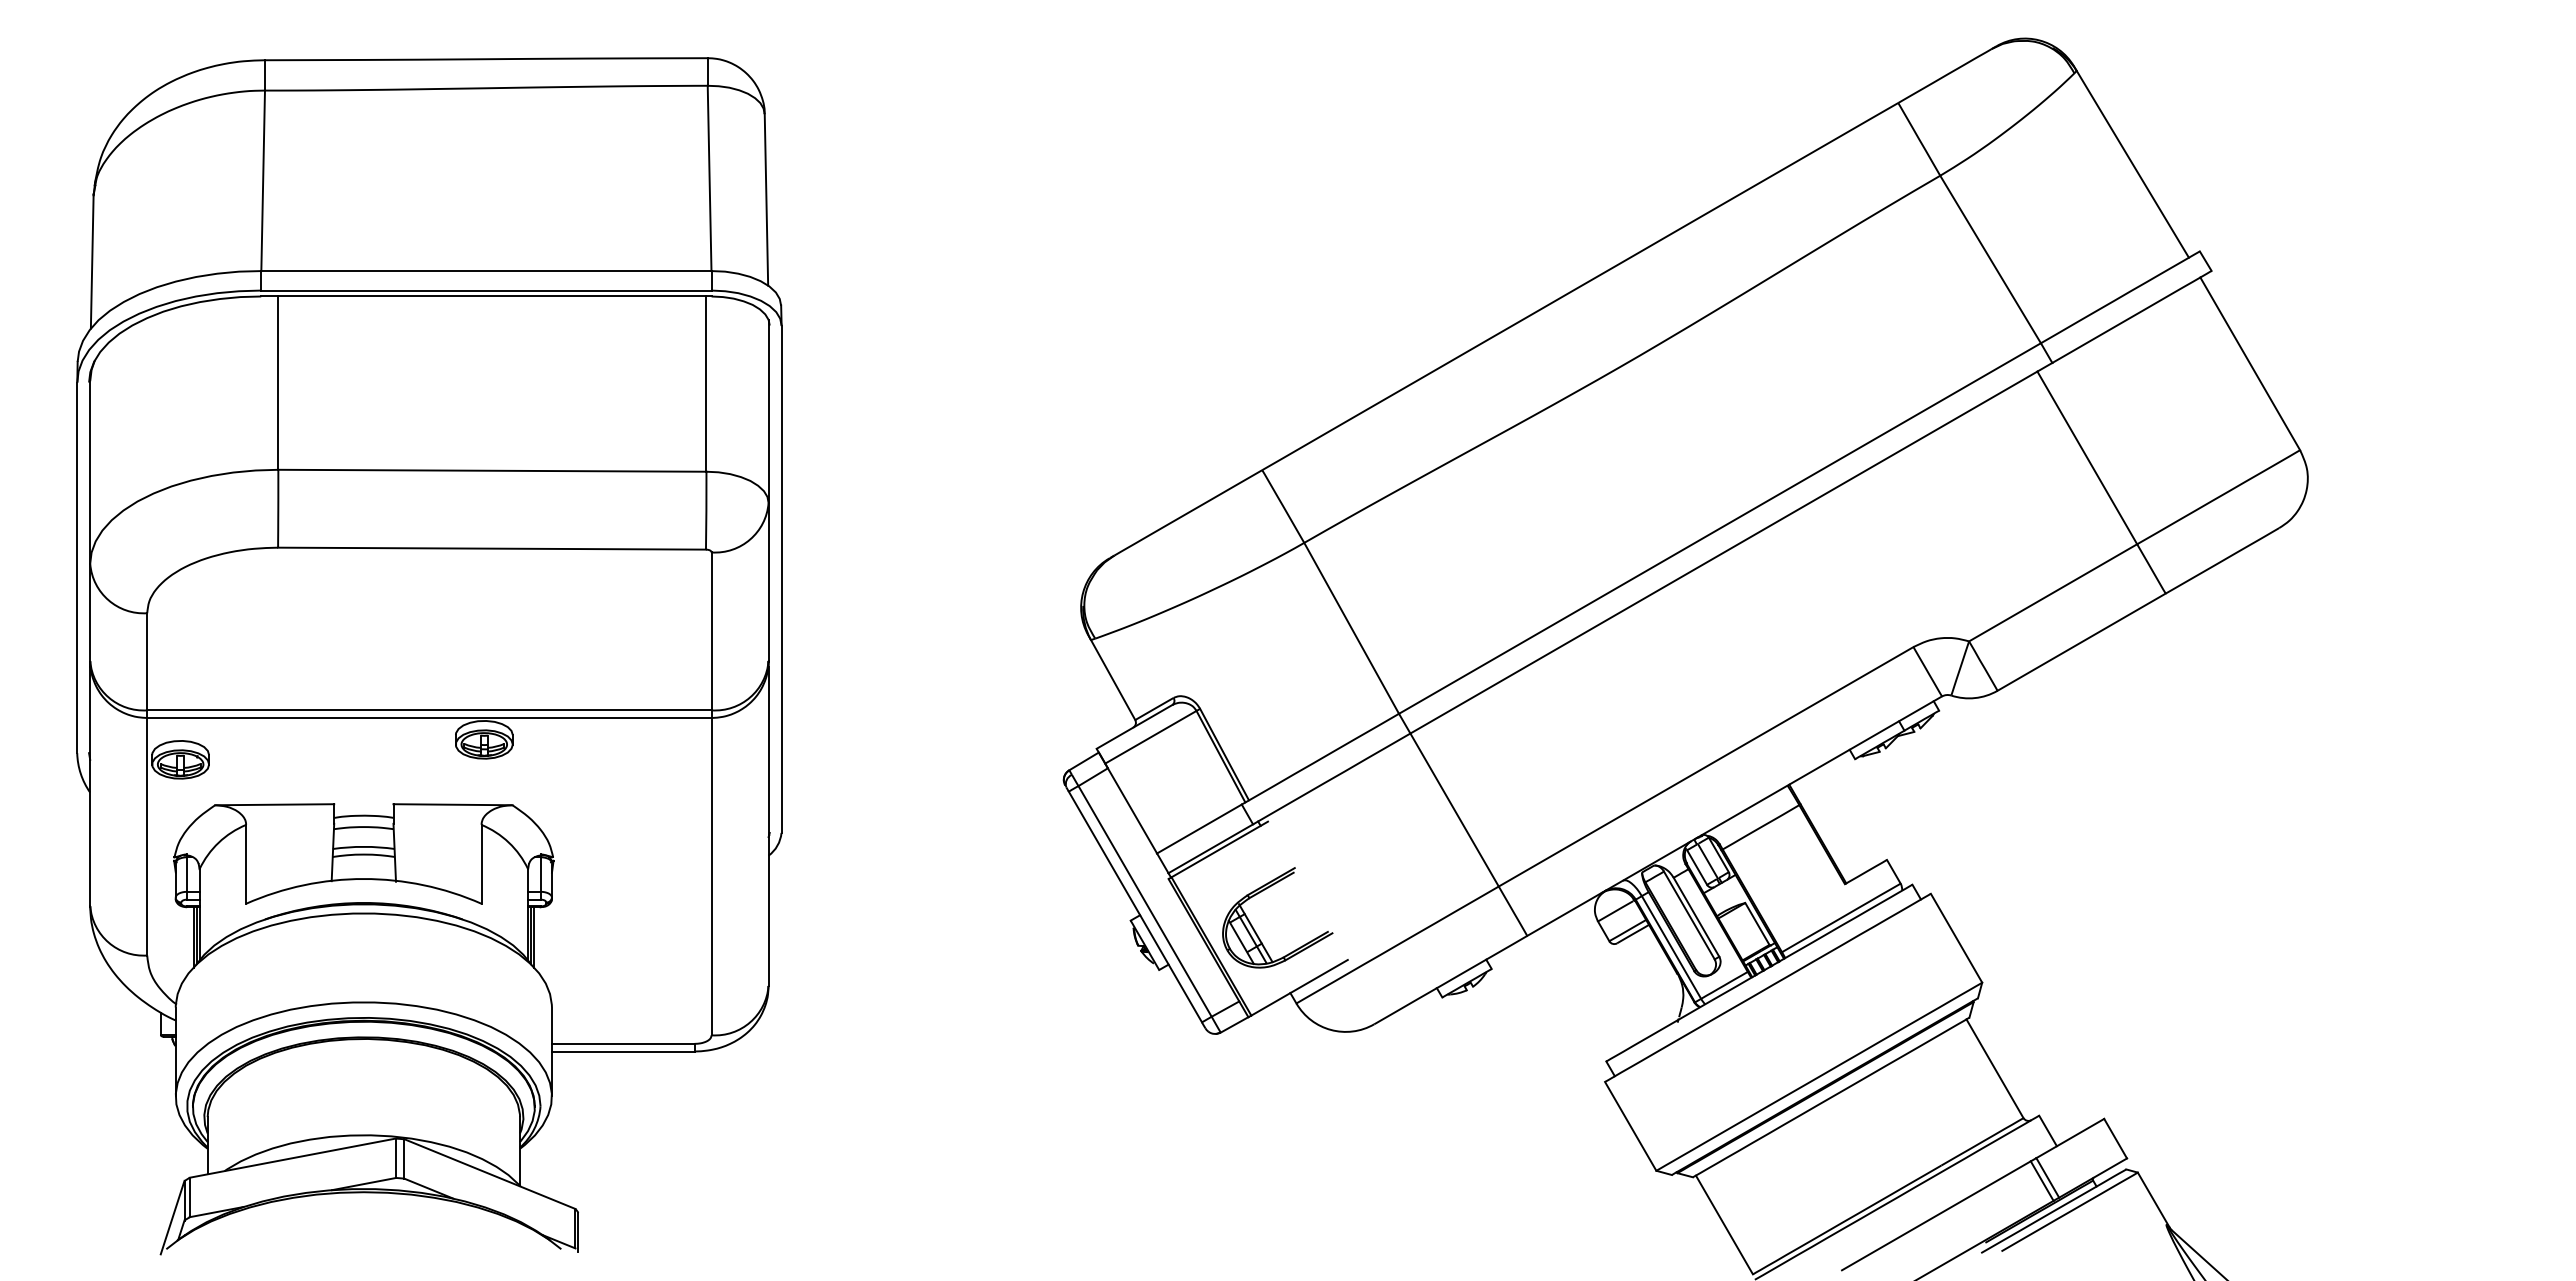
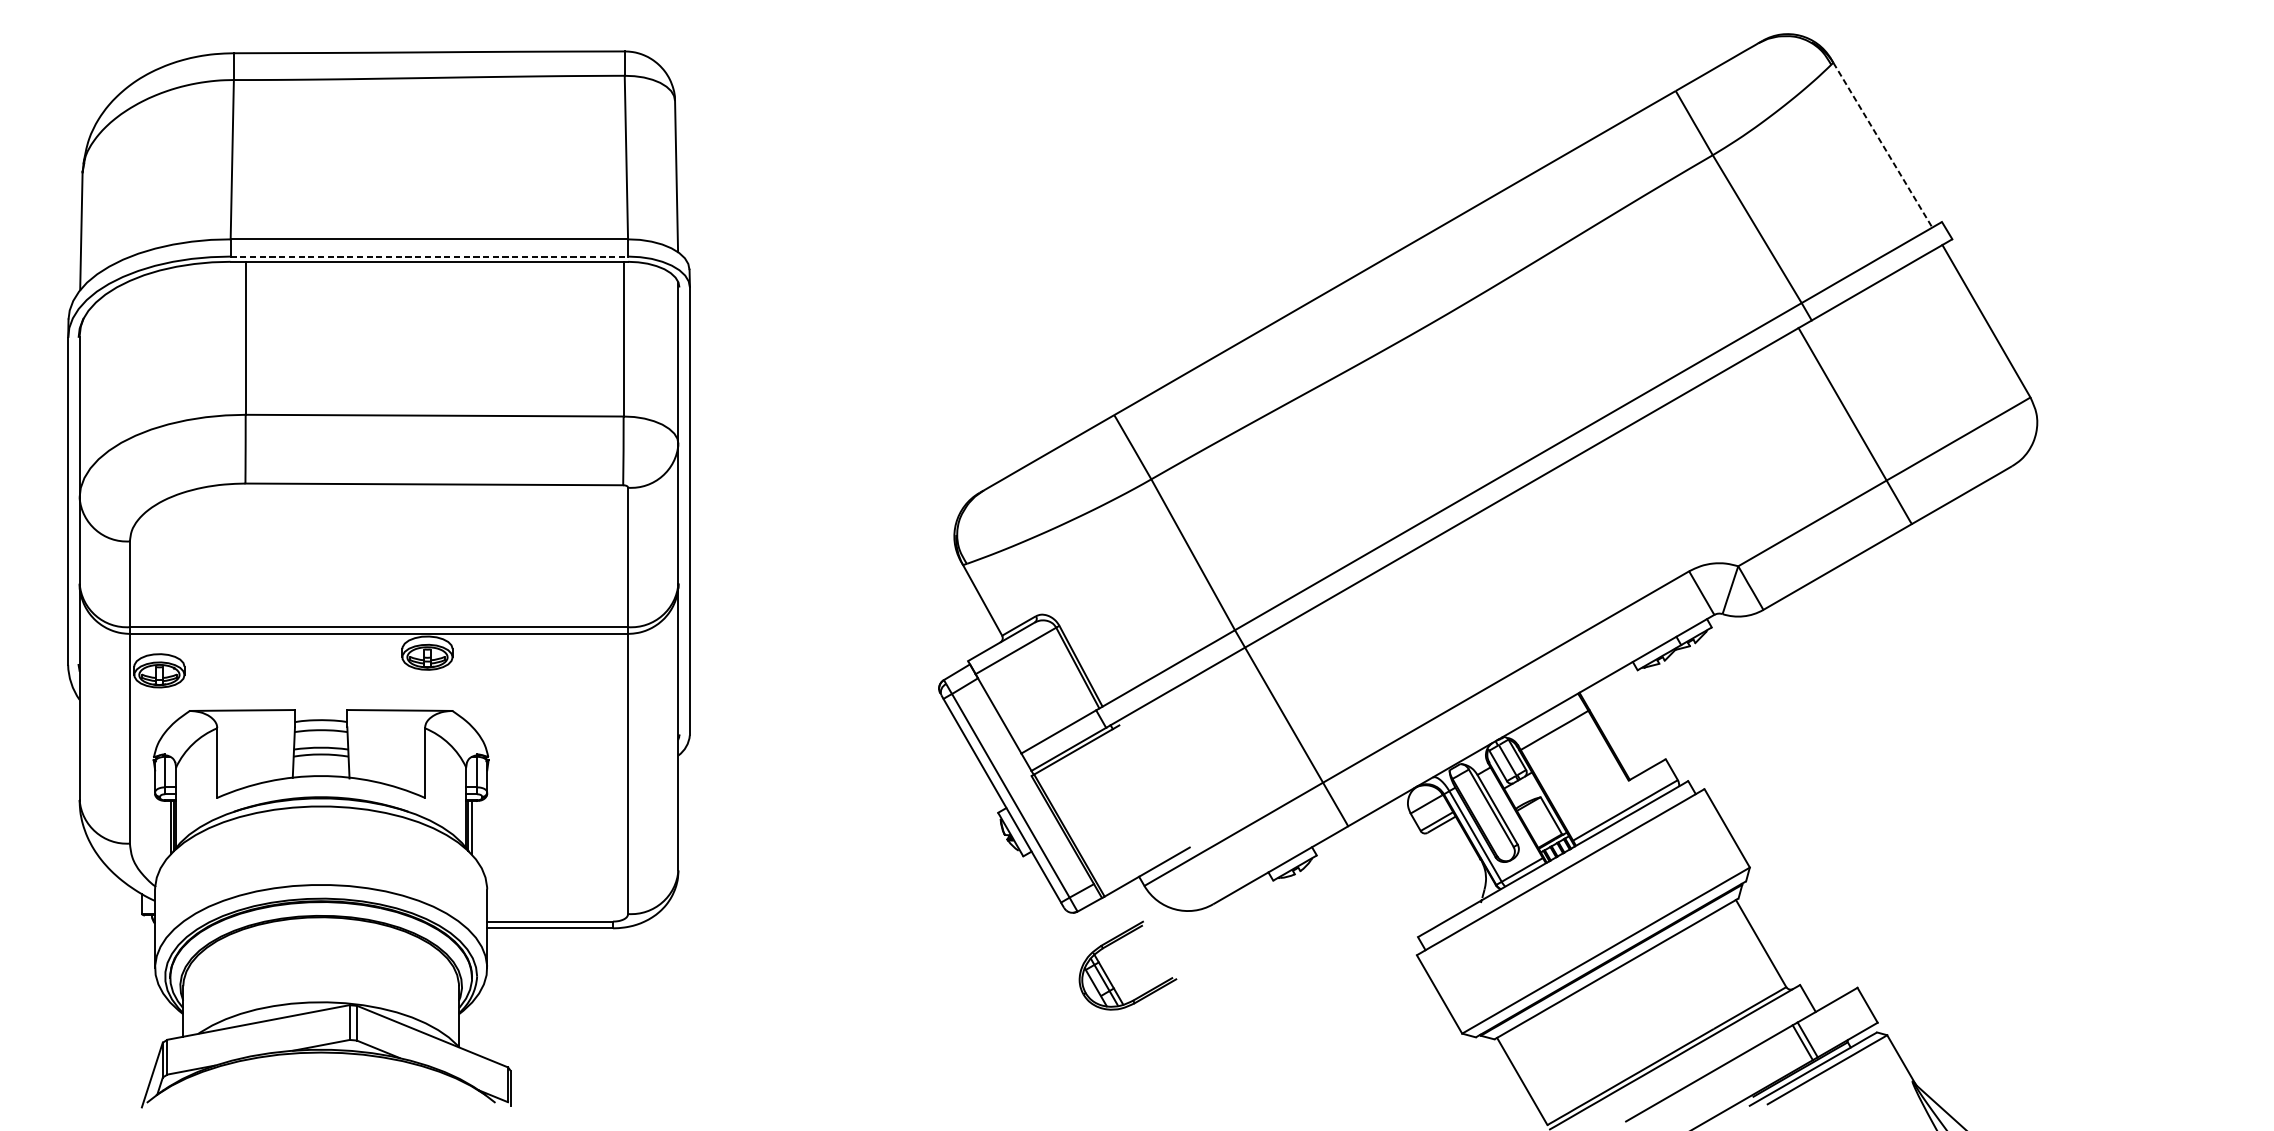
line: (2132, 164) -> (1882, 145), solid -> dashed
line: (486, 290) -> (429, 256), solid -> dashed
part: (1254, 928) -> (1107, 975), moved

